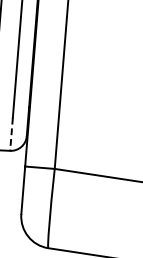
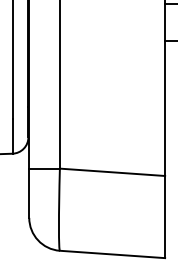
line: (11, 135) -> (12, 137), dashed -> solid

